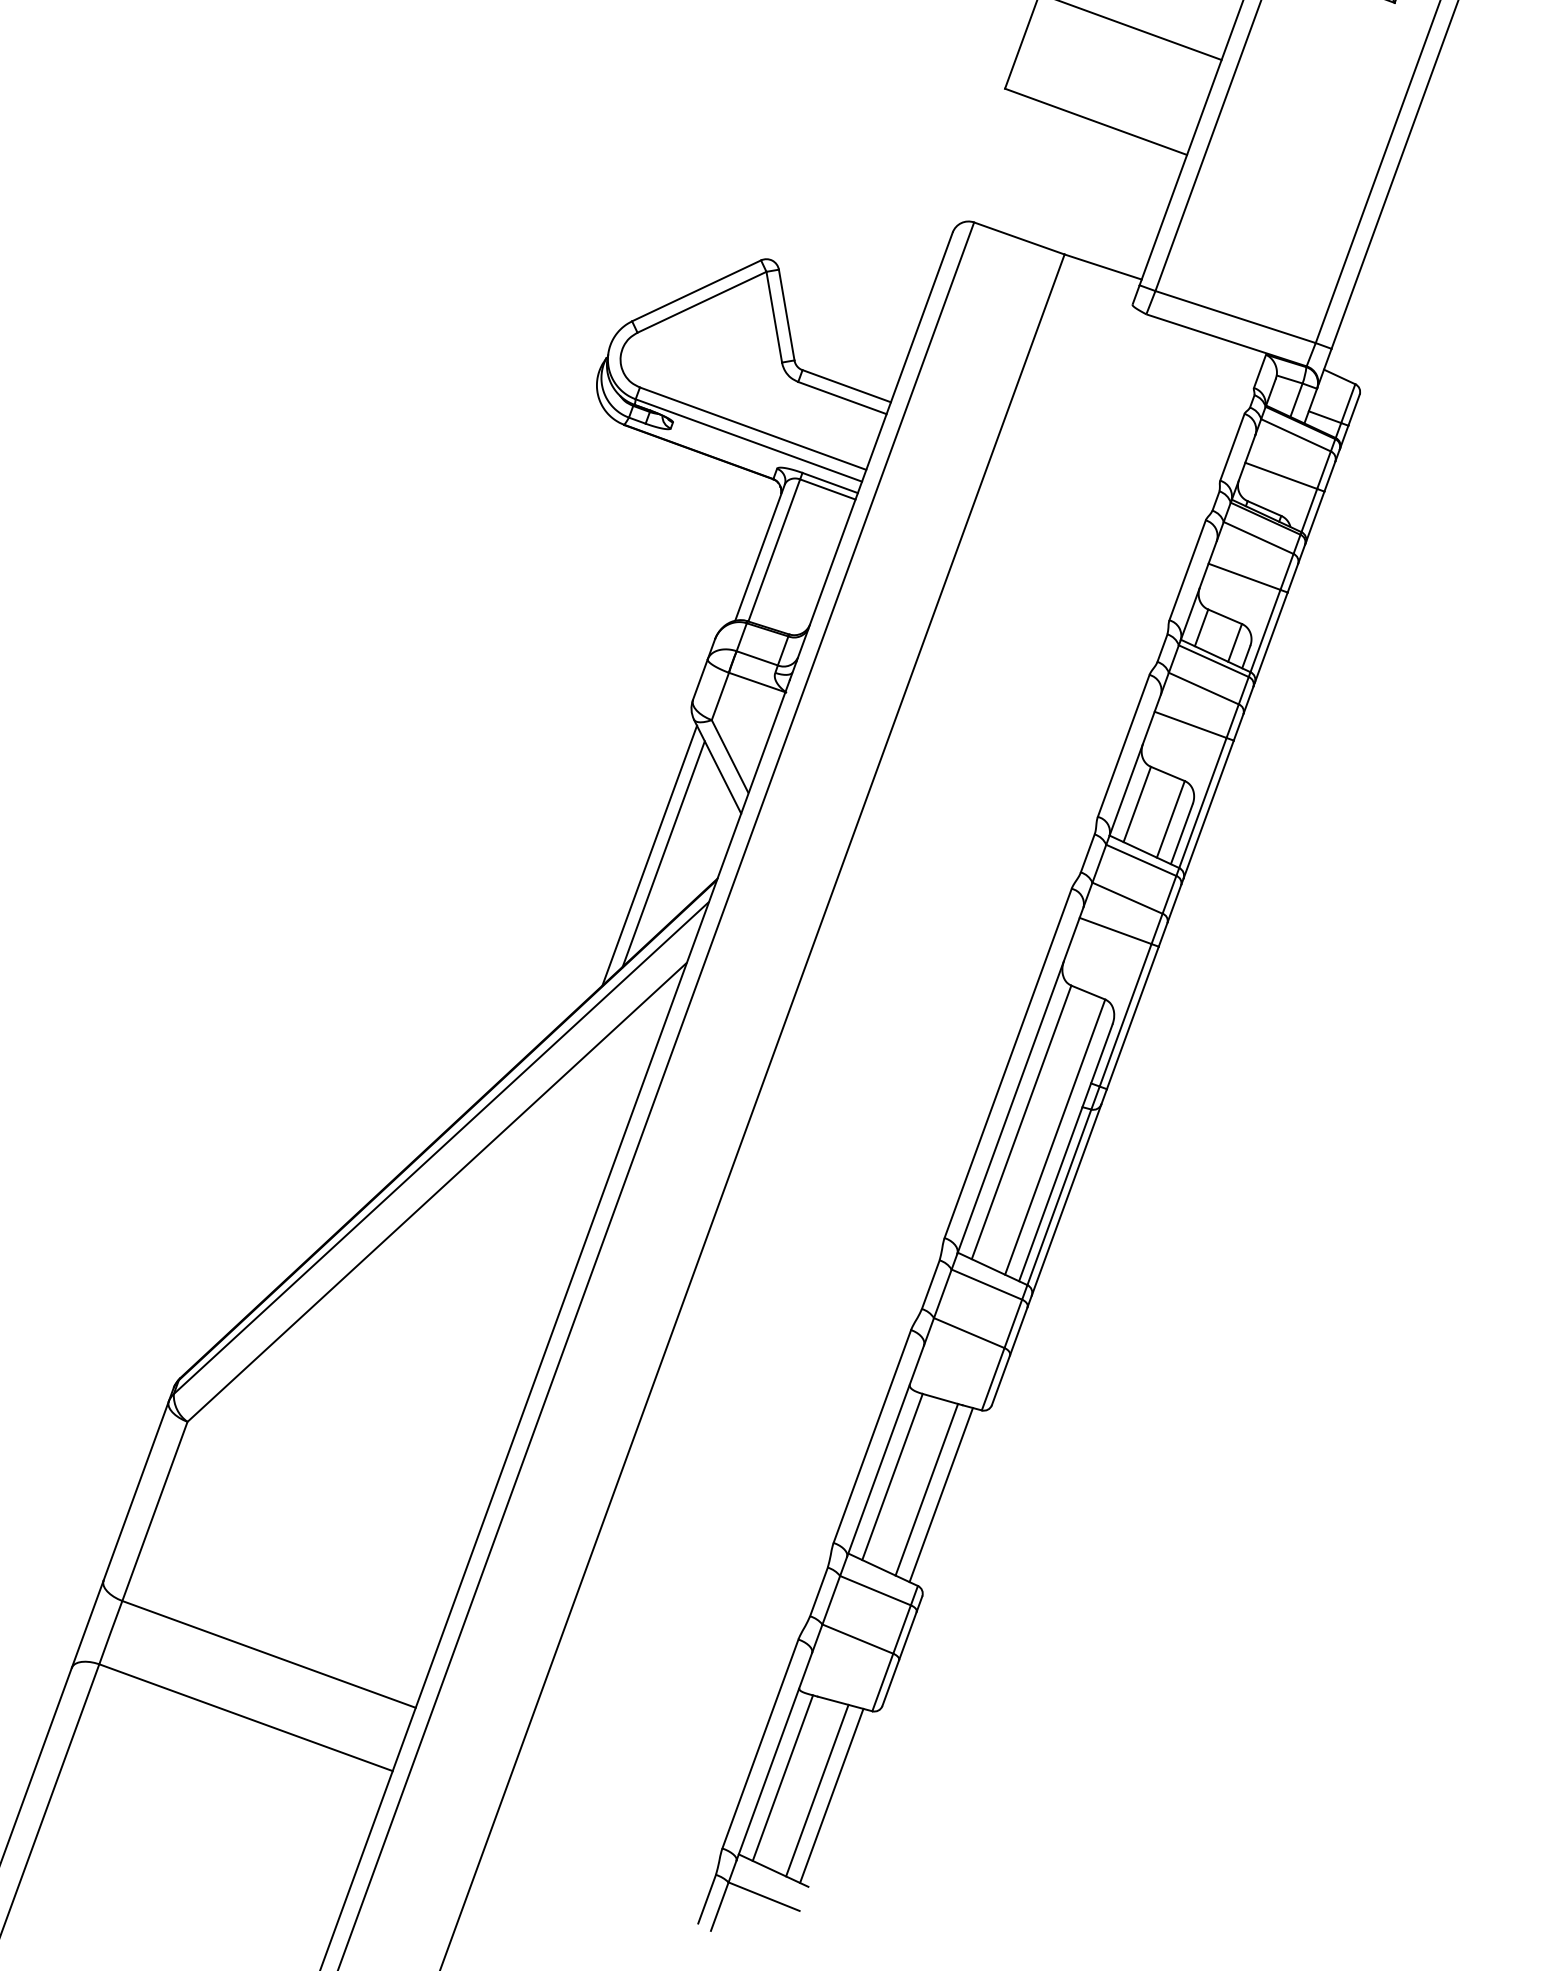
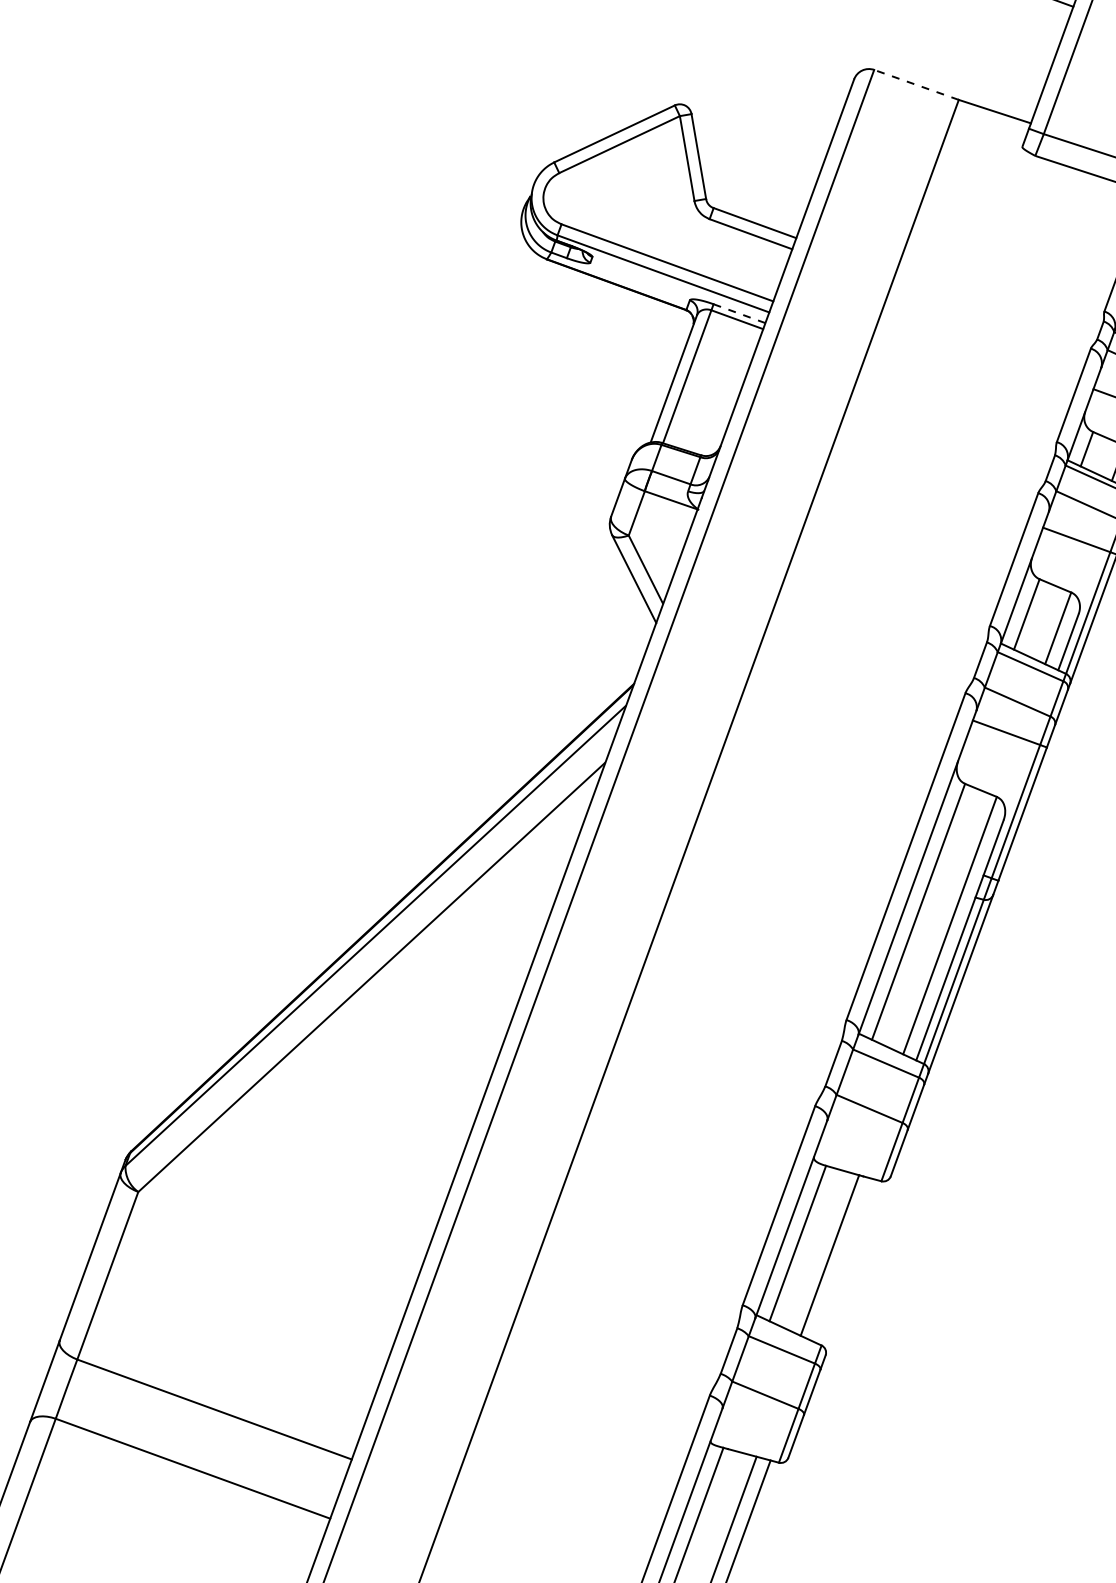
line: (1019, 238) -> (916, 84), solid -> dashed
line: (830, 483) -> (739, 314), solid -> dashed
line: (663, 854) -> (583, 661), removed
line: (649, 855) -> (570, 662), removed
line: (940, 1495) -> (842, 1260), removed

